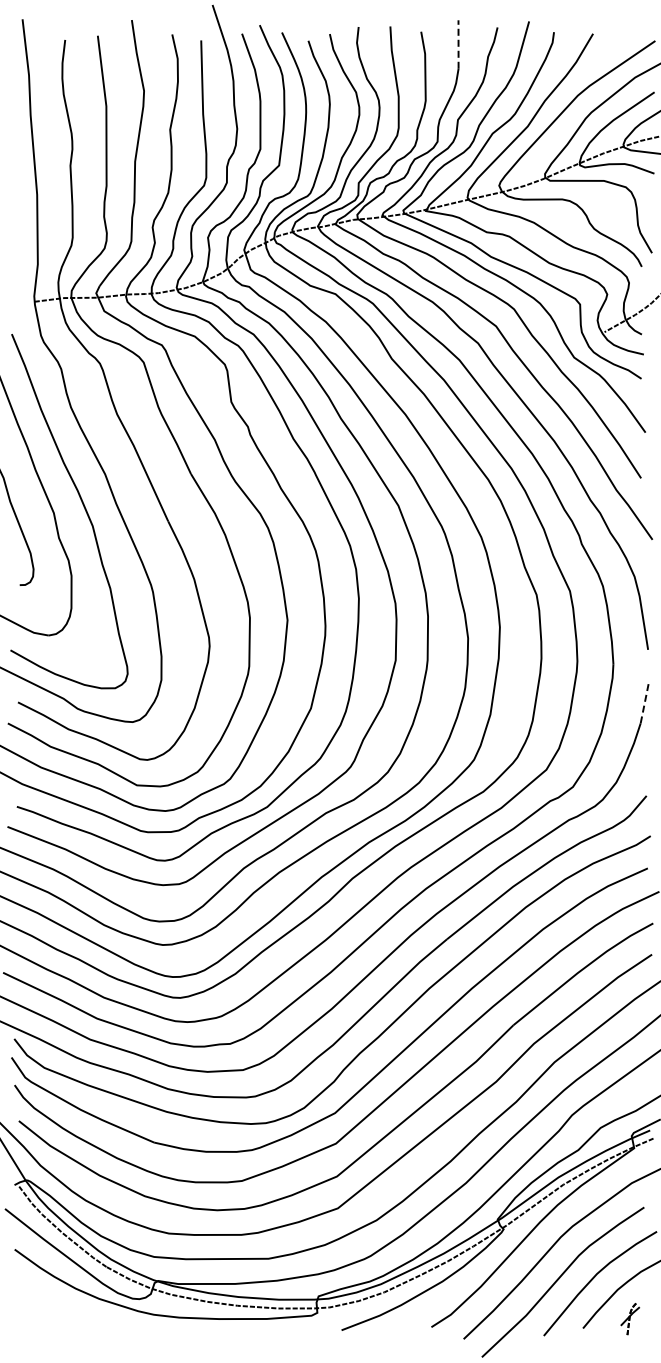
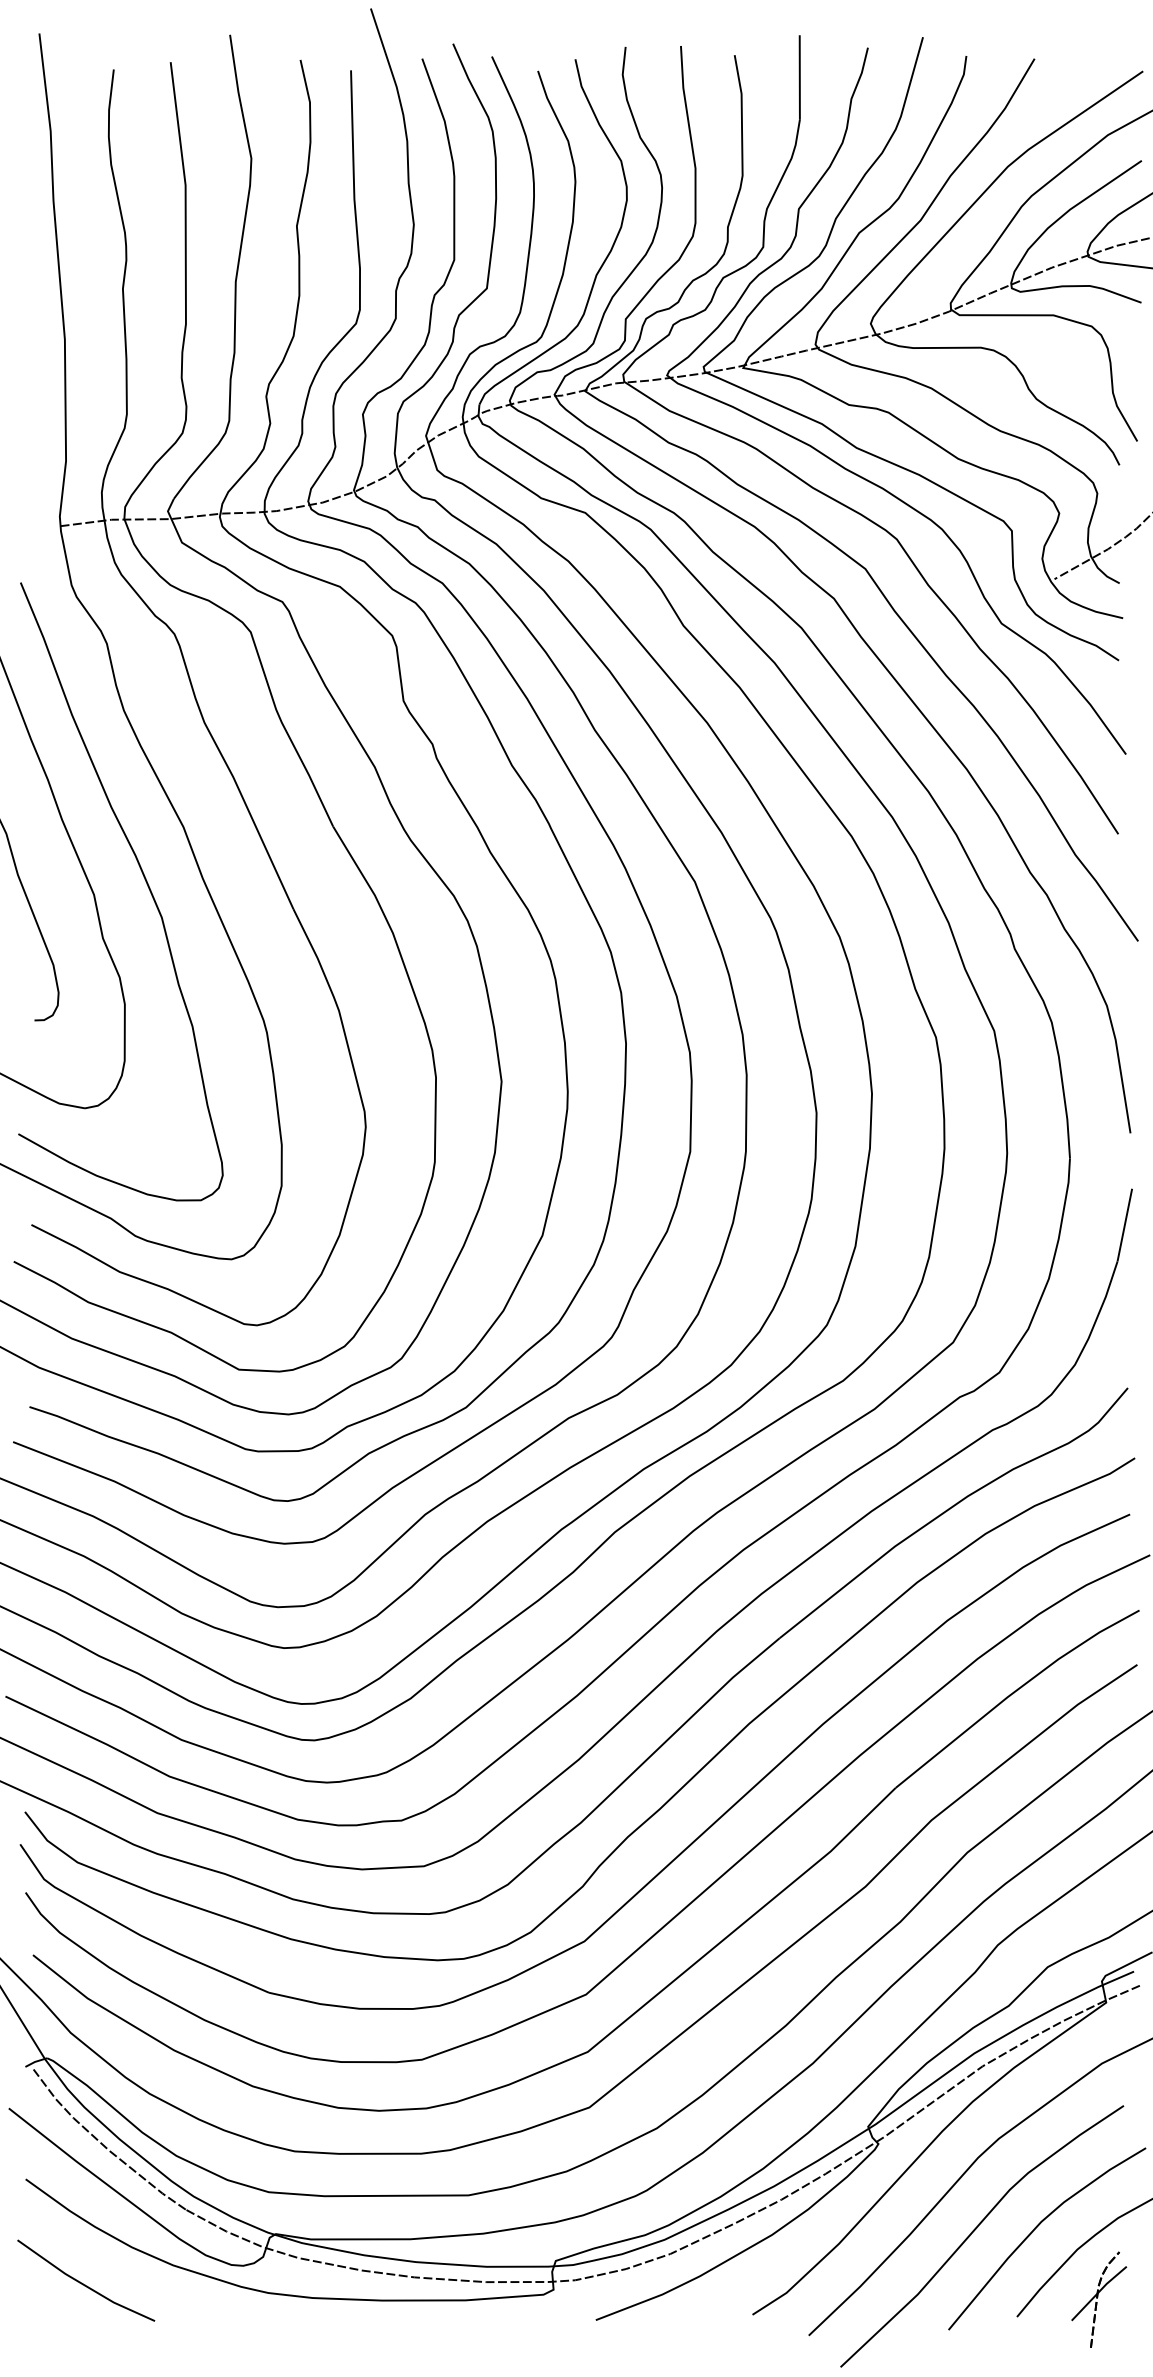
line: (458, 44) -> (799, 77), dashed -> solid
line: (644, 702) -> (1124, 1225), dashed -> solid
line: (47, 1308) -> (82, 2282), added
part: (630, 1318) -> (1099, 2299), size x1.67

